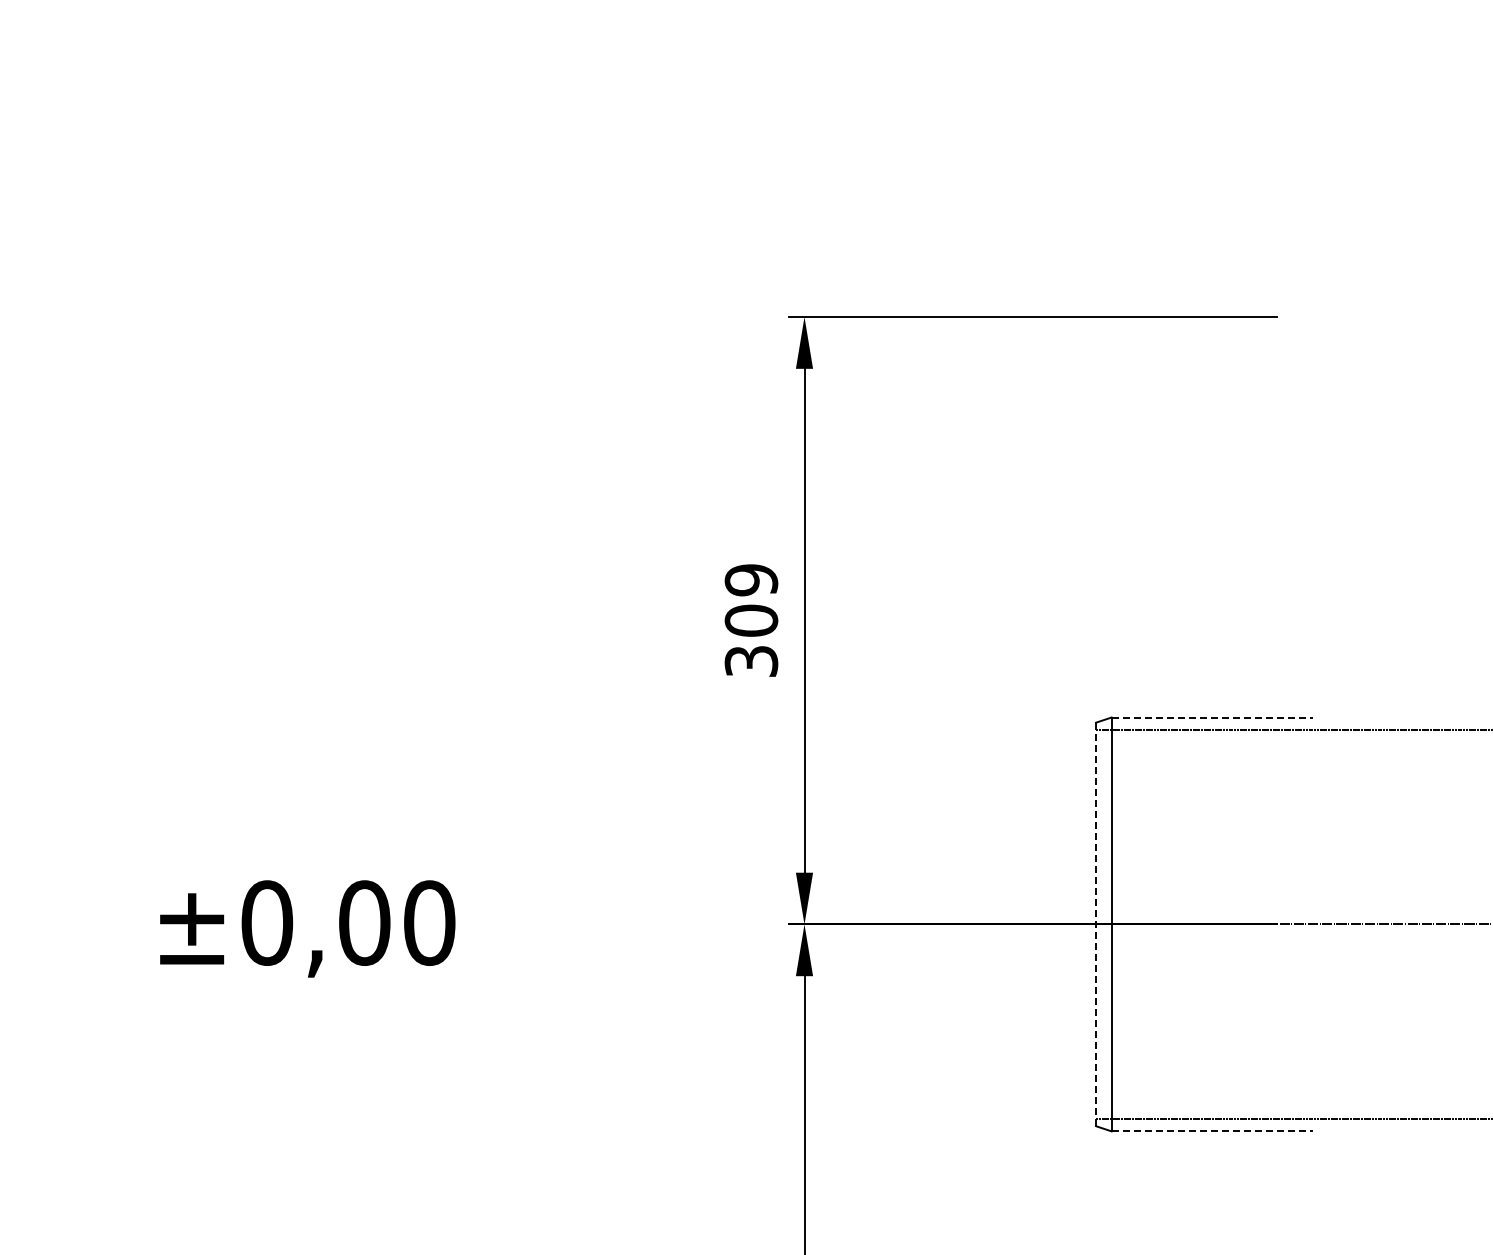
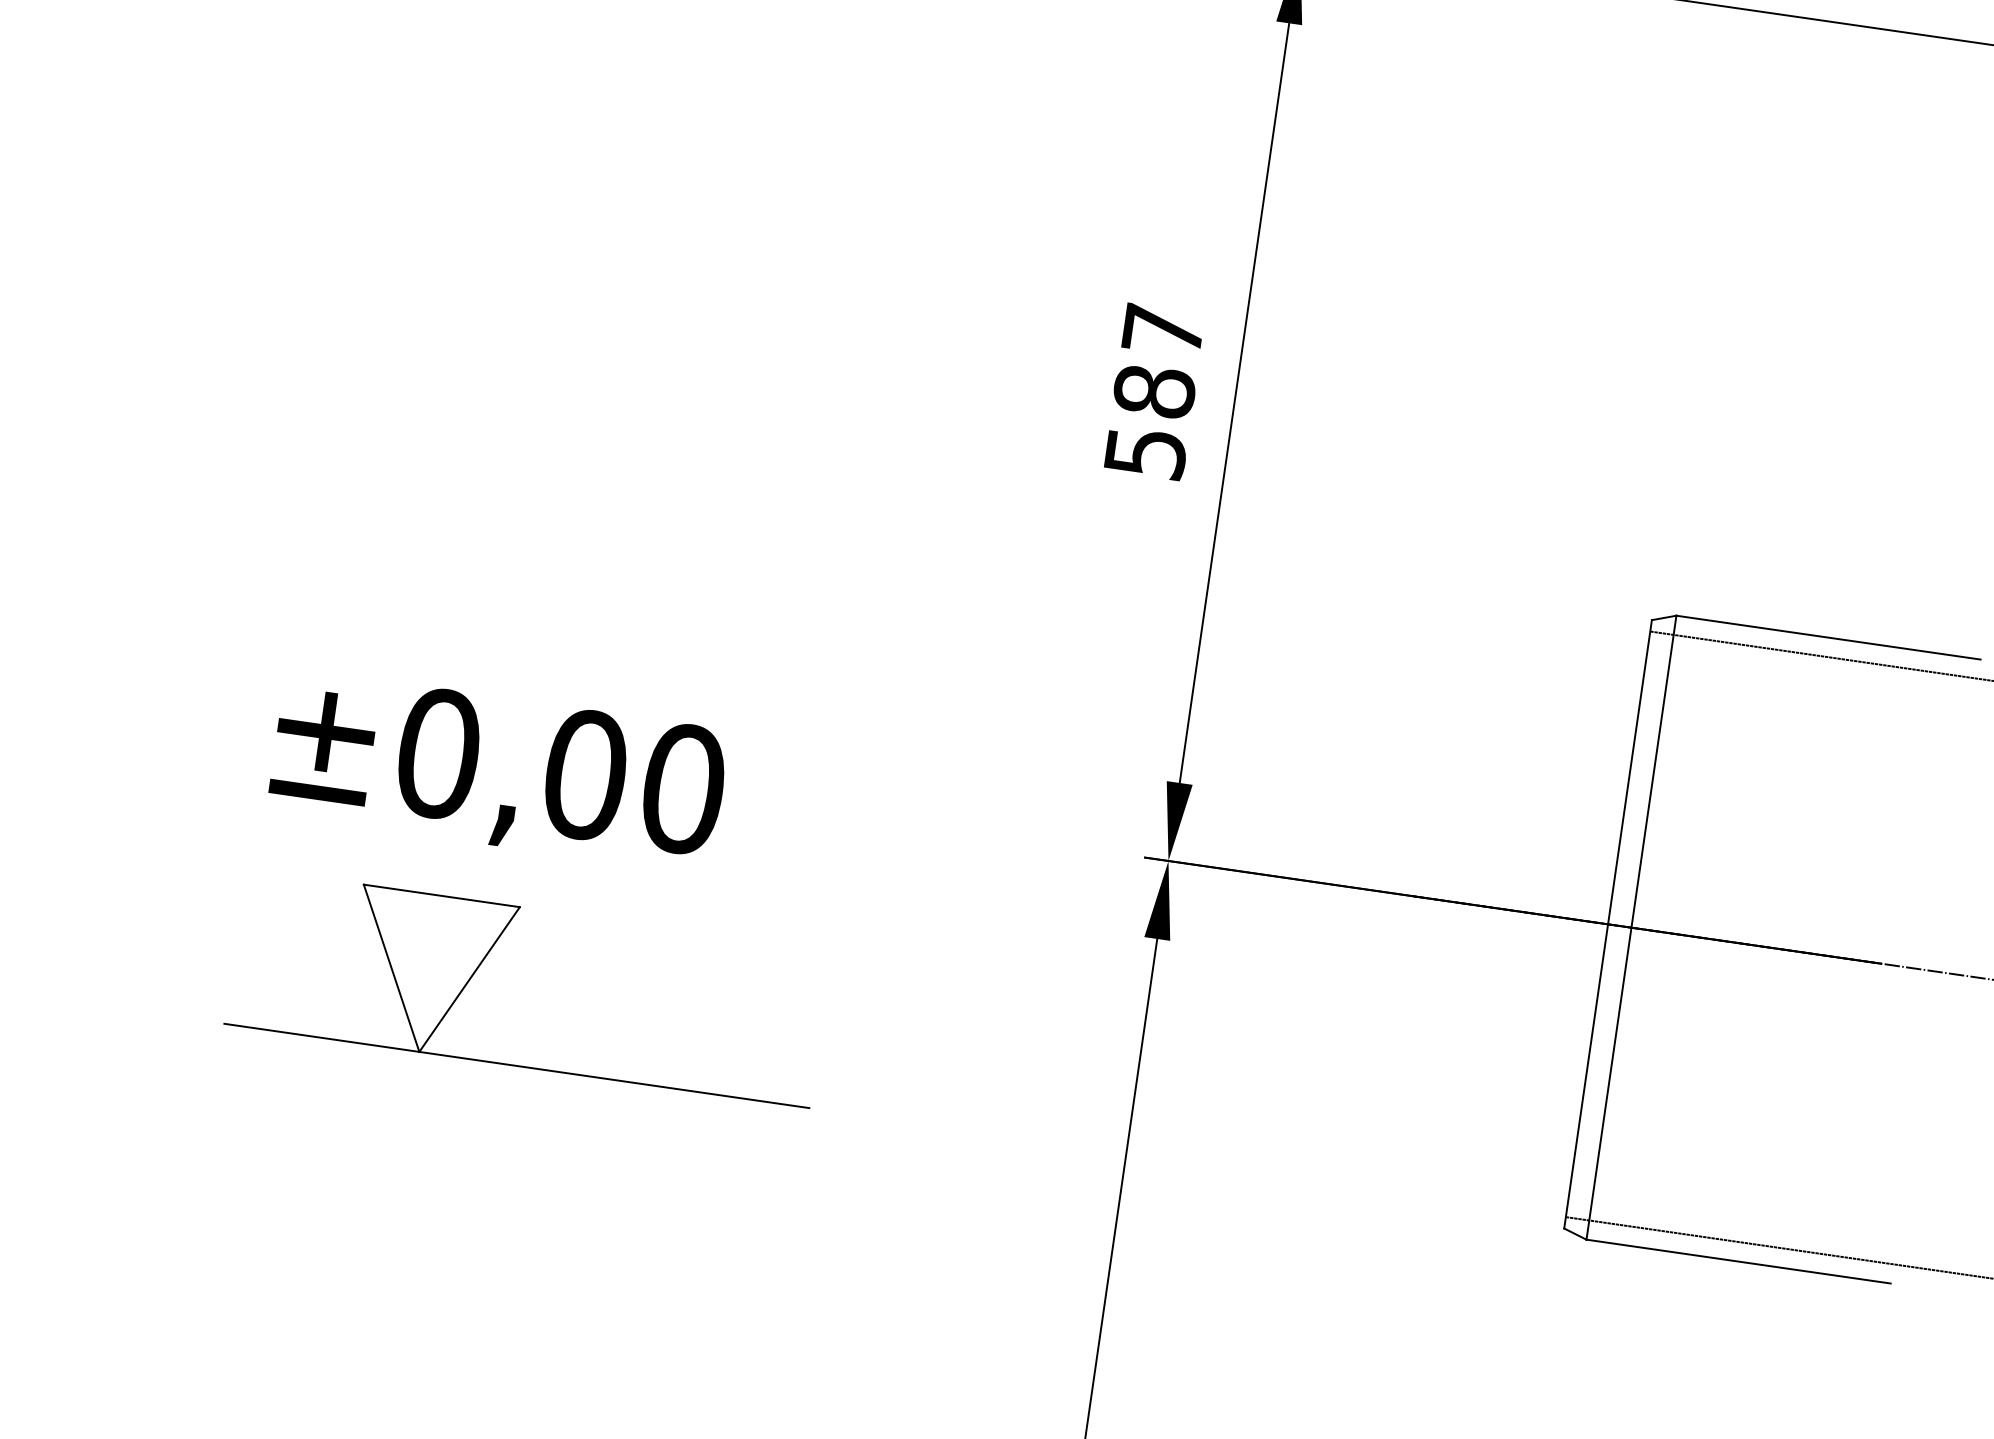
text: (751, 620) -> (1154, 391), 309 -> 587
line: (1212, 717) -> (1828, 637), dashed -> solid
line: (1096, 924) -> (1608, 924), dashed -> solid
text: (307, 928) -> (498, 770), moved
part: (370, 1051) -> (486, 958), added
line: (1212, 1131) -> (1738, 1261), dashed -> solid

